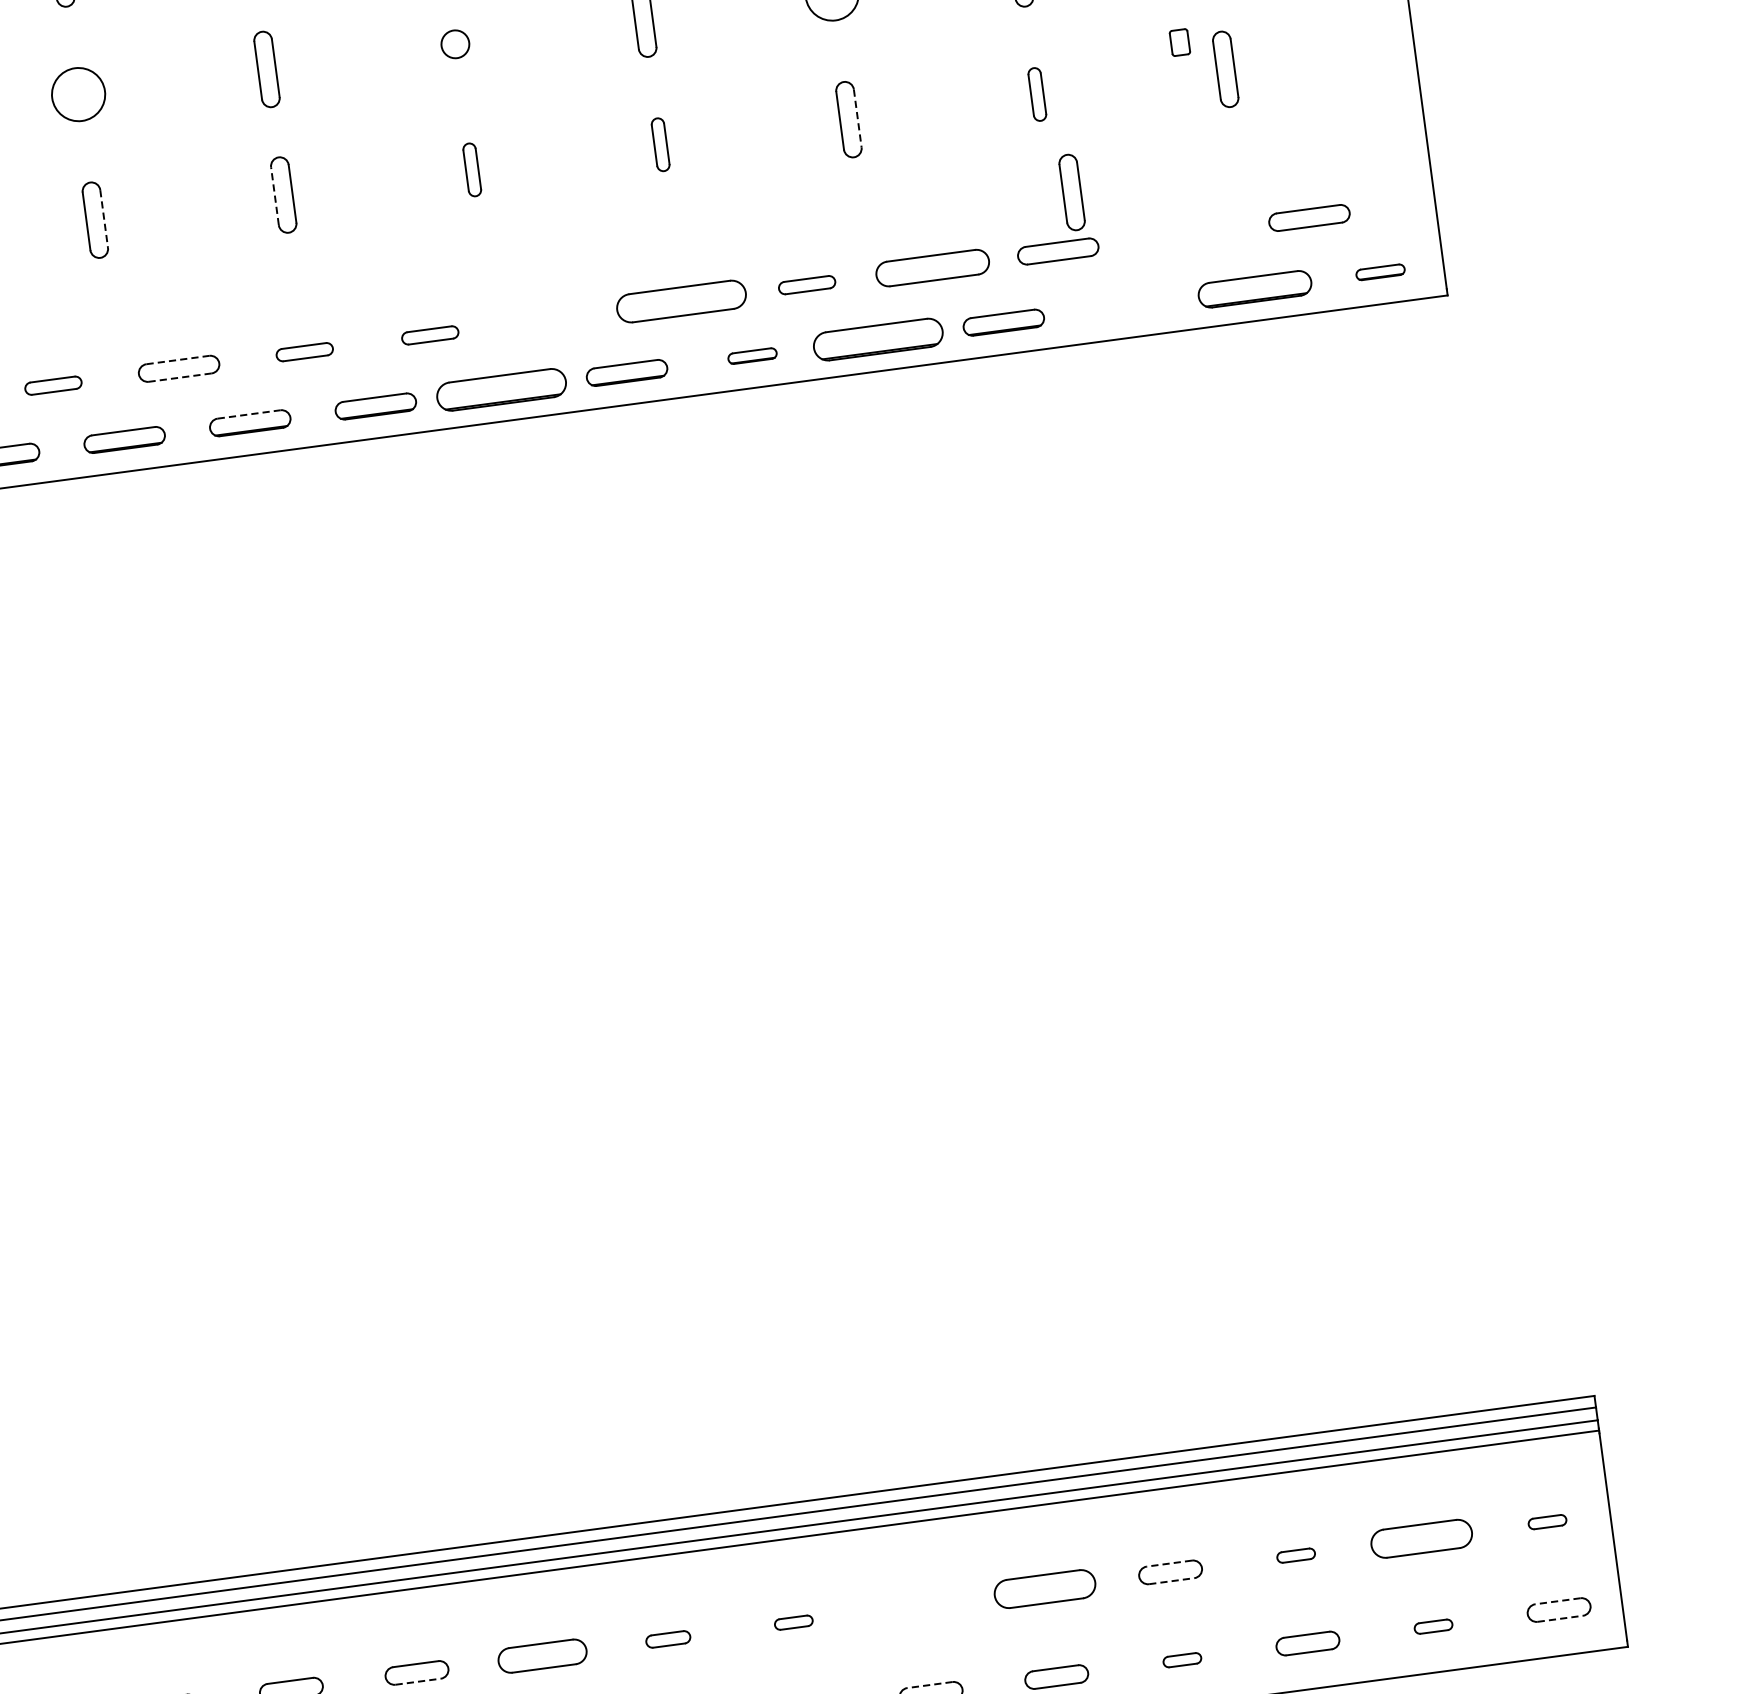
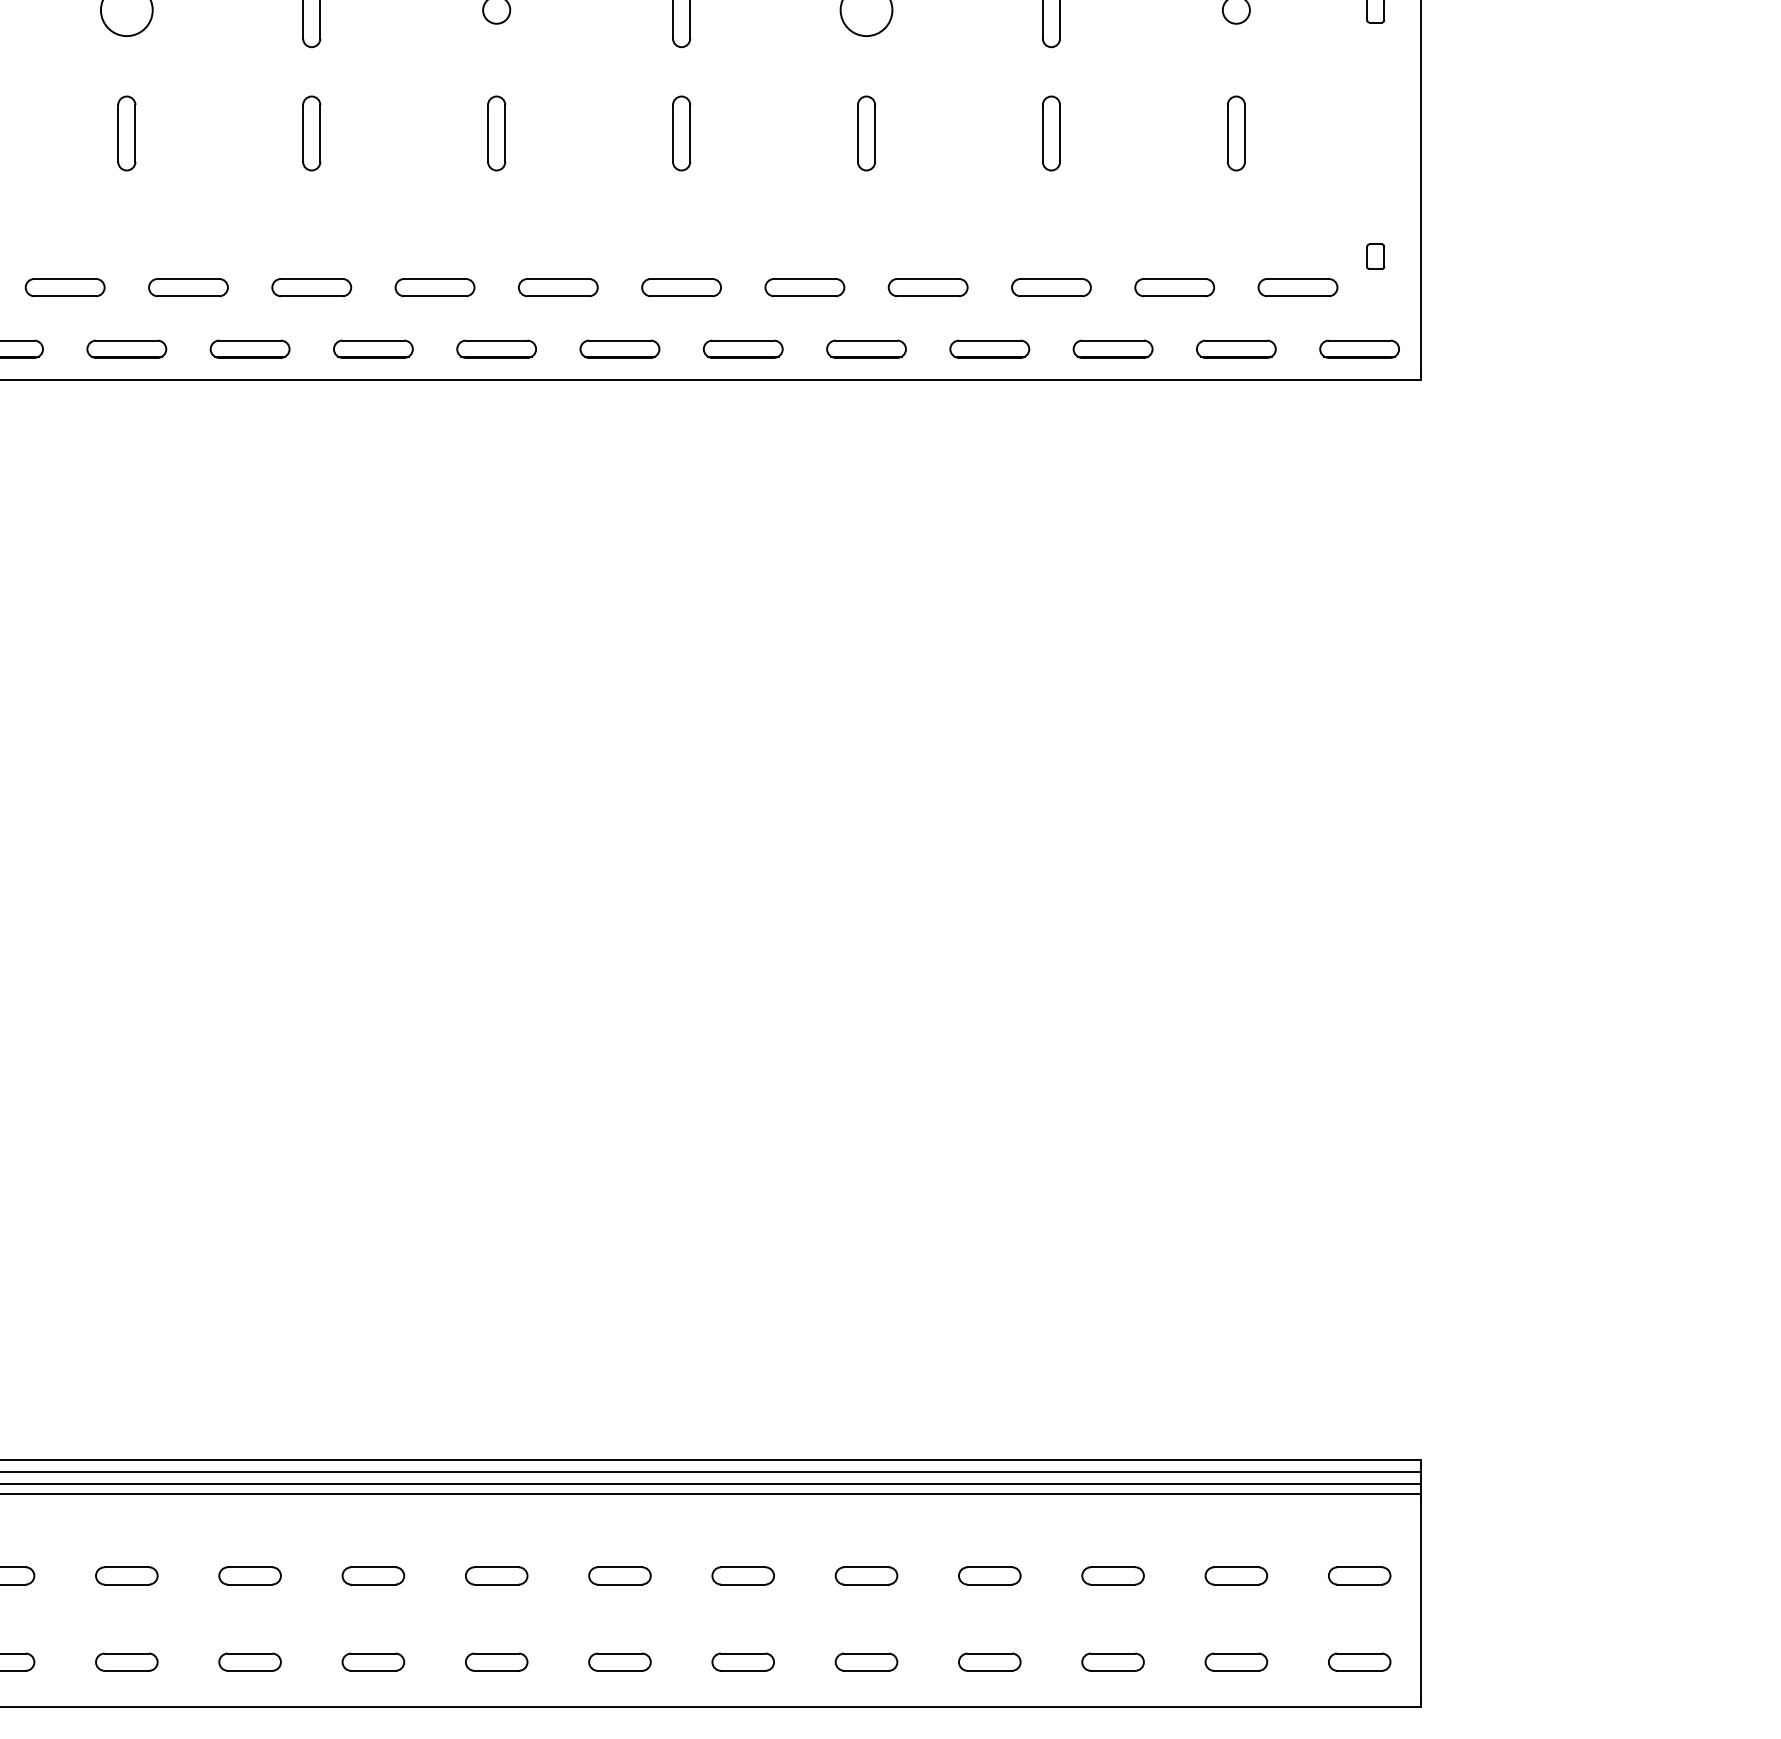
part: (1179, 42) -> (1375, 256), moved
part: (1037, 94) -> (1051, 133), size x1.43
line: (858, 119) -> (875, 134), dashed -> solid
part: (660, 144) -> (681, 133), size x1.43
part: (471, 169) -> (496, 133), size x1.43
part: (1071, 192) -> (1071, 232), removed
line: (275, 196) -> (303, 133), dashed -> solid
line: (104, 220) -> (135, 134), dashed -> solid
part: (1183, 234) -> (1174, 287), added
part: (931, 268) -> (927, 287), size x0.71
part: (1380, 271) -> (1359, 348), size x1.67
part: (806, 284) -> (804, 287), size x1.43
part: (1255, 288) -> (1236, 348), size x0.71
part: (681, 301) -> (681, 287), size x0.62
part: (1128, 305) -> (1112, 348), added
part: (556, 318) -> (558, 287), added
part: (429, 335) -> (434, 287), size x1.43
part: (878, 338) -> (866, 348), size x0.62
part: (304, 351) -> (311, 287), size x1.43
part: (751, 355) -> (742, 348), size x1.67
line: (177, 359) -> (188, 278), dashed -> solid
line: (180, 377) -> (188, 296), dashed -> solid
part: (52, 385) -> (64, 287), size x1.43
part: (501, 388) -> (496, 348), size x0.62
line: (249, 414) -> (250, 340), dashed -> solid
part: (1547, 1521) -> (1359, 1575), size x1.67
part: (1421, 1538) -> (1236, 1575), size x0.62
part: (1295, 1555) -> (1112, 1575), size x1.67
line: (1169, 1563) -> (989, 1567), dashed -> solid
line: (1172, 1581) -> (990, 1584), dashed -> solid
part: (1044, 1588) -> (866, 1575), size x0.62
line: (1557, 1601) -> (1359, 1653), dashed -> solid
part: (918, 1605) -> (742, 1575), added
line: (1561, 1618) -> (1360, 1670), dashed -> solid
part: (793, 1622) -> (619, 1575), size x1.67
part: (1433, 1626) -> (1236, 1661), size x1.67
part: (667, 1639) -> (496, 1575), size x1.43
part: (542, 1655) -> (373, 1575), size x0.71
part: (1181, 1659) -> (989, 1661), size x1.67
line: (418, 1681) -> (250, 1584), dashed -> solid
line: (929, 1685) -> (742, 1653), dashed -> solid

